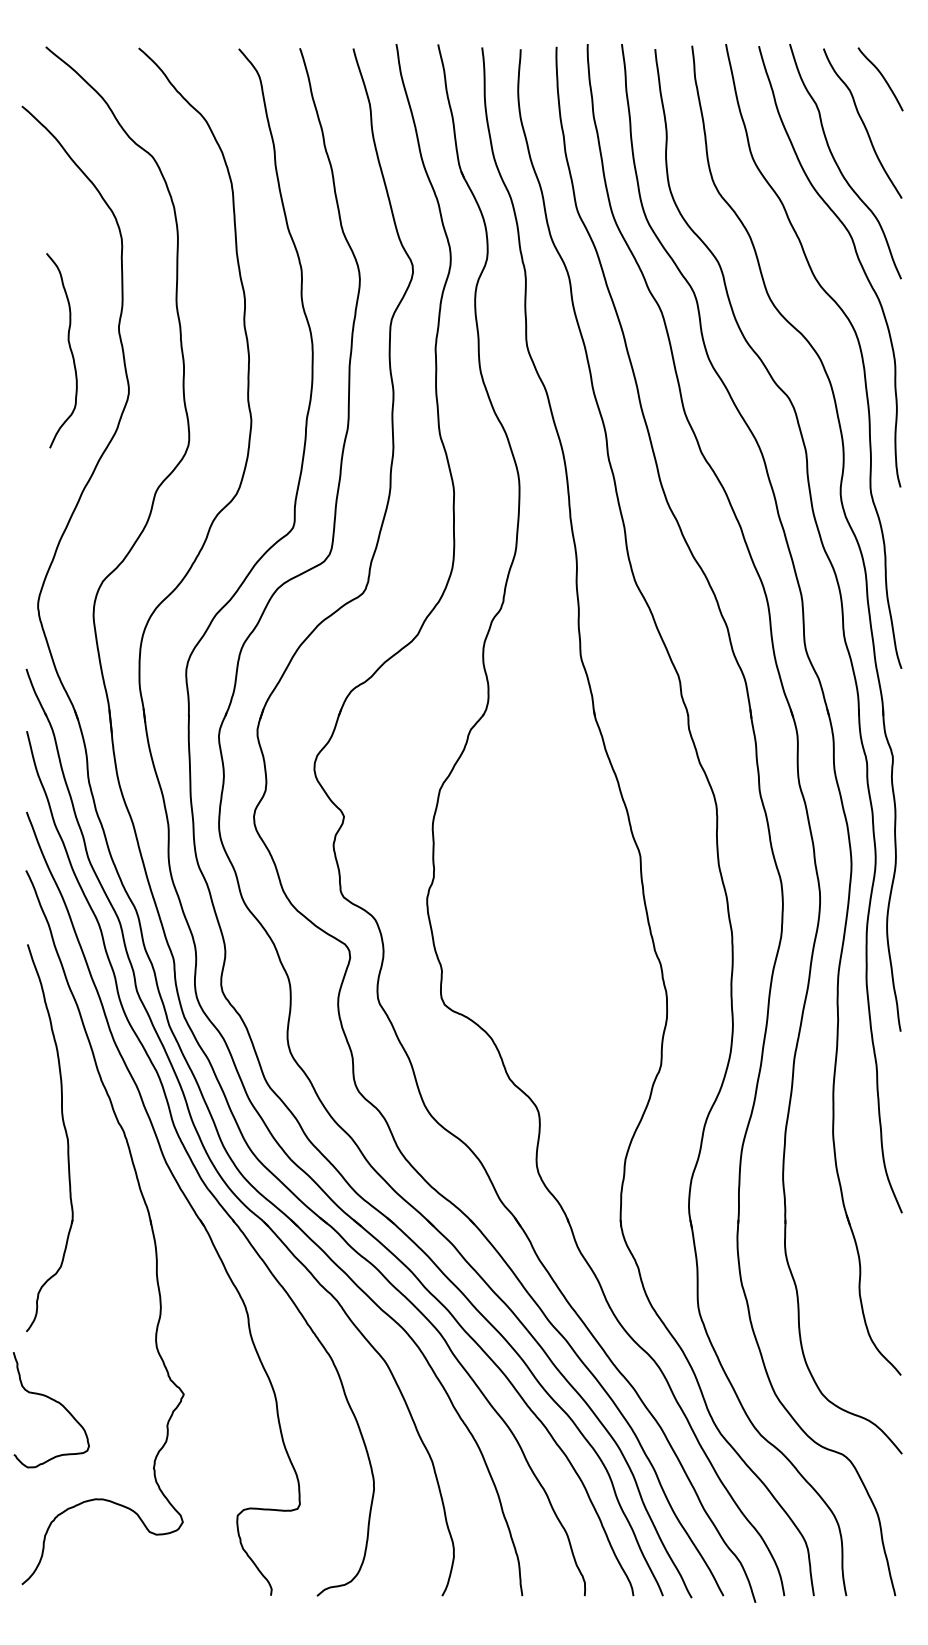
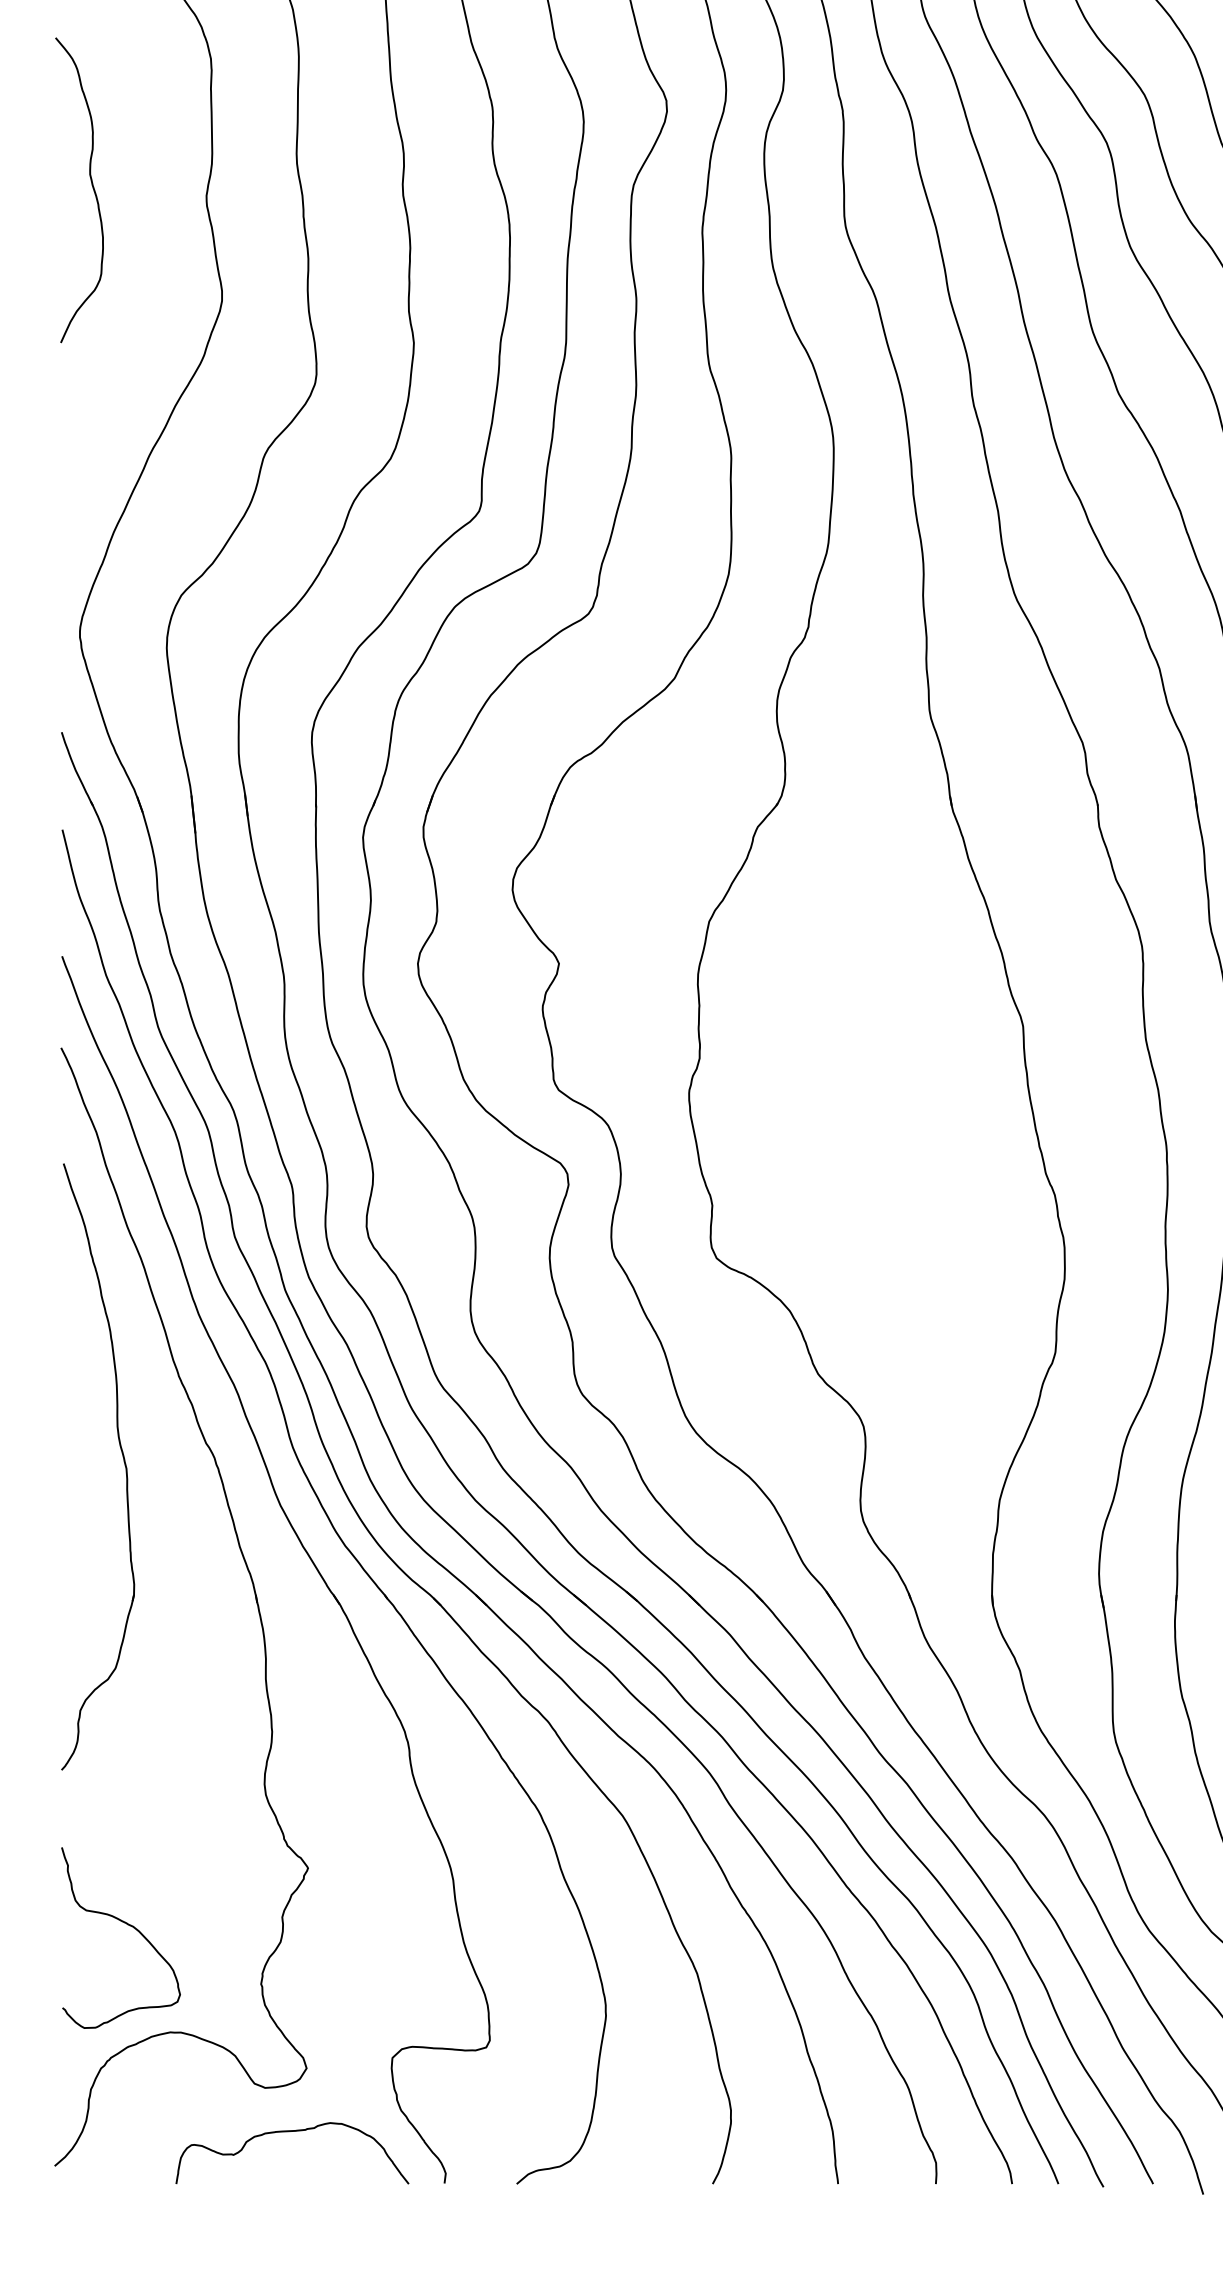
curve: (69, 349) -> (91, 188), moved
curve: (55, 1402) -> (127, 1926), moved
curve: (173, 1563) -> (291, 2132), added

